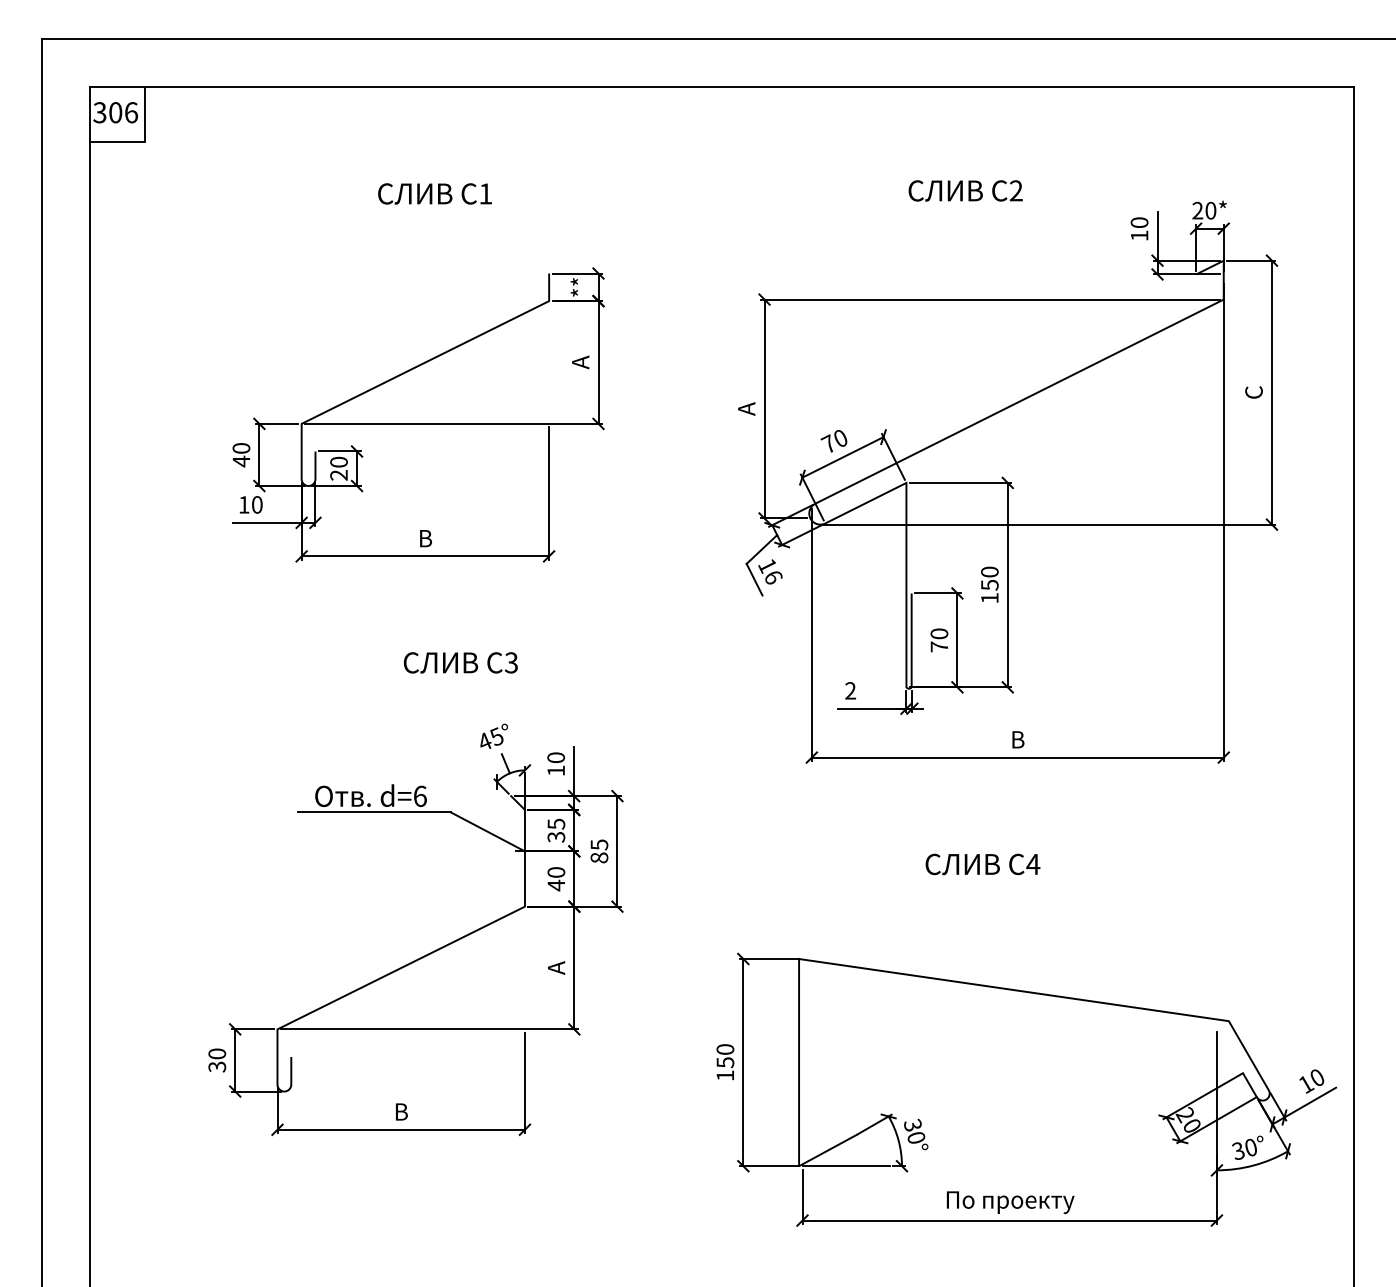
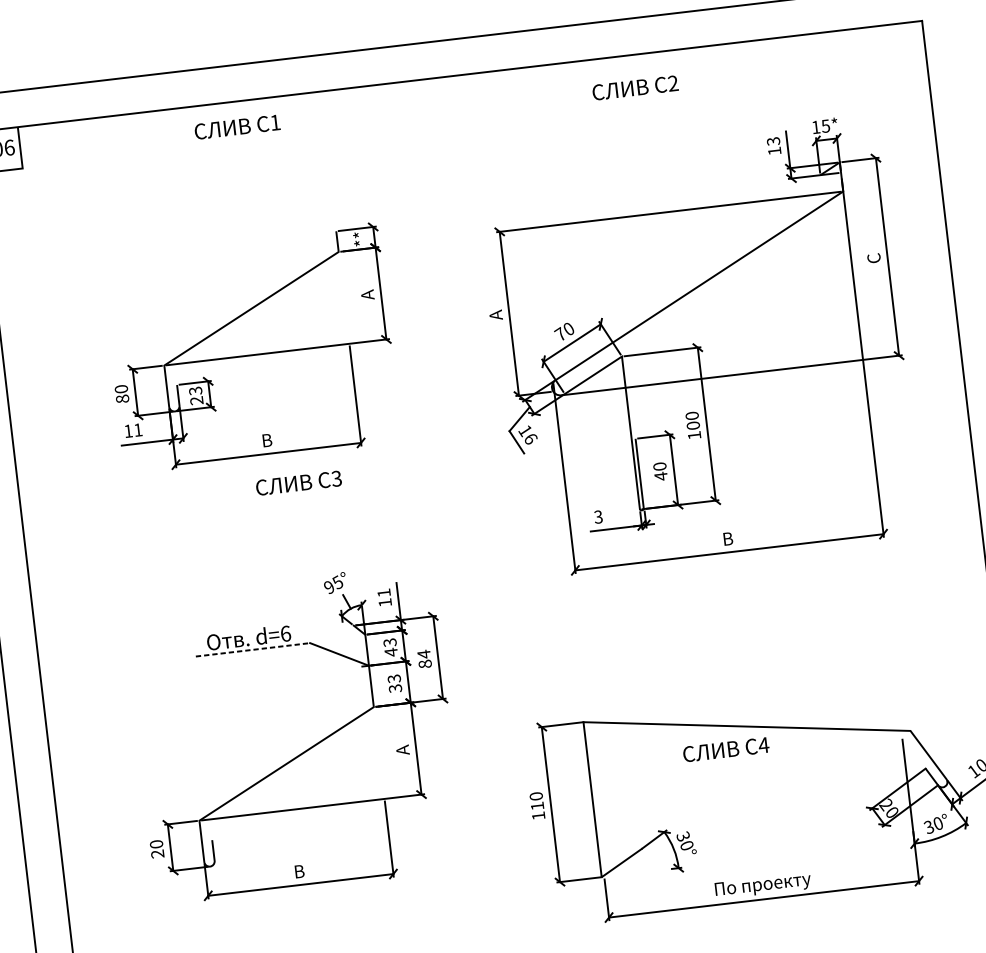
text: (965, 190) -> (635, 87), moved
text: (434, 193) -> (237, 126), moved
text: (1204, 210) -> (821, 126), 20* -> 15*
text: (1139, 222) -> (773, 141), 10 -> 13
text: (241, 461) -> (122, 398), 40 -> 80
text: (338, 461) -> (195, 390), 20 -> 23
text: (257, 504) -> (138, 429), 10 -> 11
text: (989, 584) -> (693, 425), 150 -> 100
text: (939, 646) -> (661, 476), 70 -> 40
text: (460, 662) -> (298, 482), moved
text: (850, 690) -> (598, 516), 2 -> 3
text: (484, 741) -> (329, 587), 45° -> 95°
text: (556, 757) -> (384, 592), 10 -> 11
line: (375, 812) -> (253, 649), solid -> dashed
text: (556, 830) -> (390, 647), 35 -> 43
text: (599, 844) -> (424, 654), 85 -> 84
text: (982, 864) -> (725, 749), moved
text: (556, 879) -> (395, 684), 40 -> 33
text: (725, 1062) -> (537, 806), 150 -> 110
text: (217, 1066) -> (157, 853), 30 -> 20
line: (845, 1166) -> (636, 873), removed

